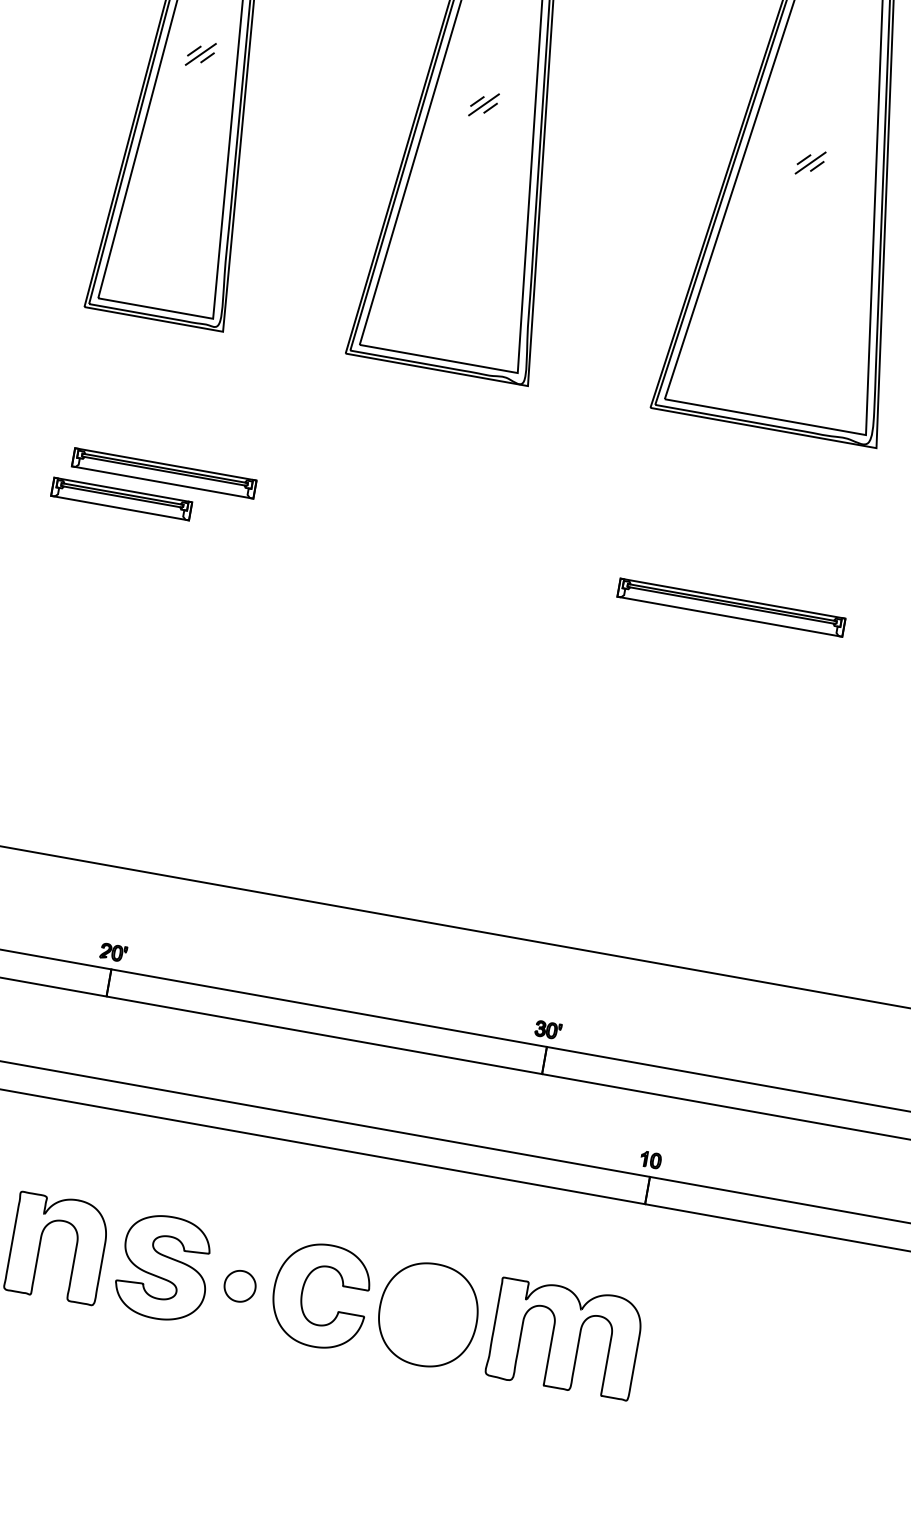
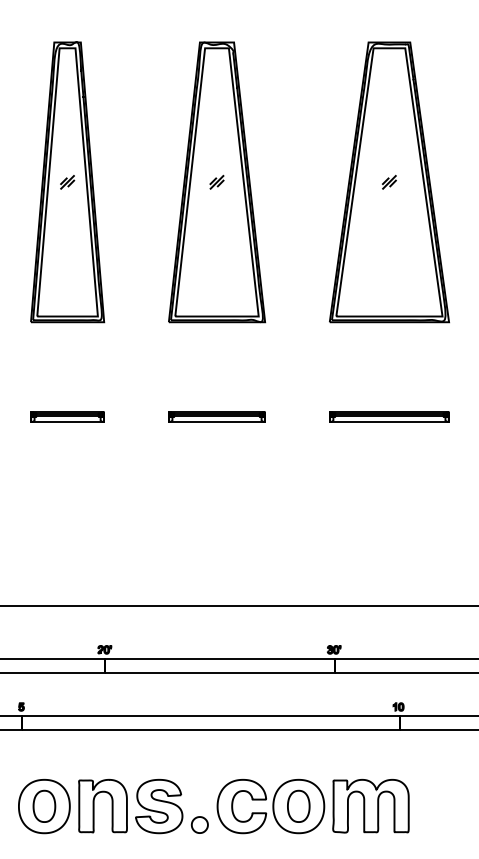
part: (163, 472) -> (216, 416), moved
part: (239, 1285) -> (199, 824), moved
part: (428, 1312) -> (298, 805), added

